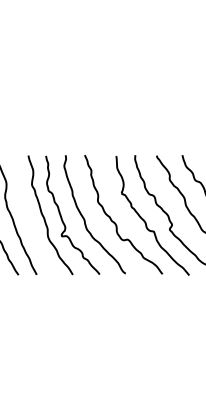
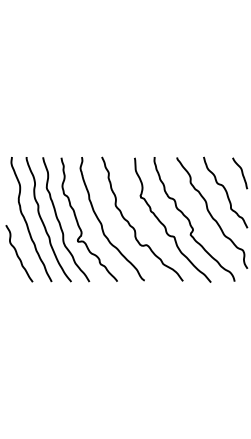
curve: (28, 216) -> (43, 221), added

